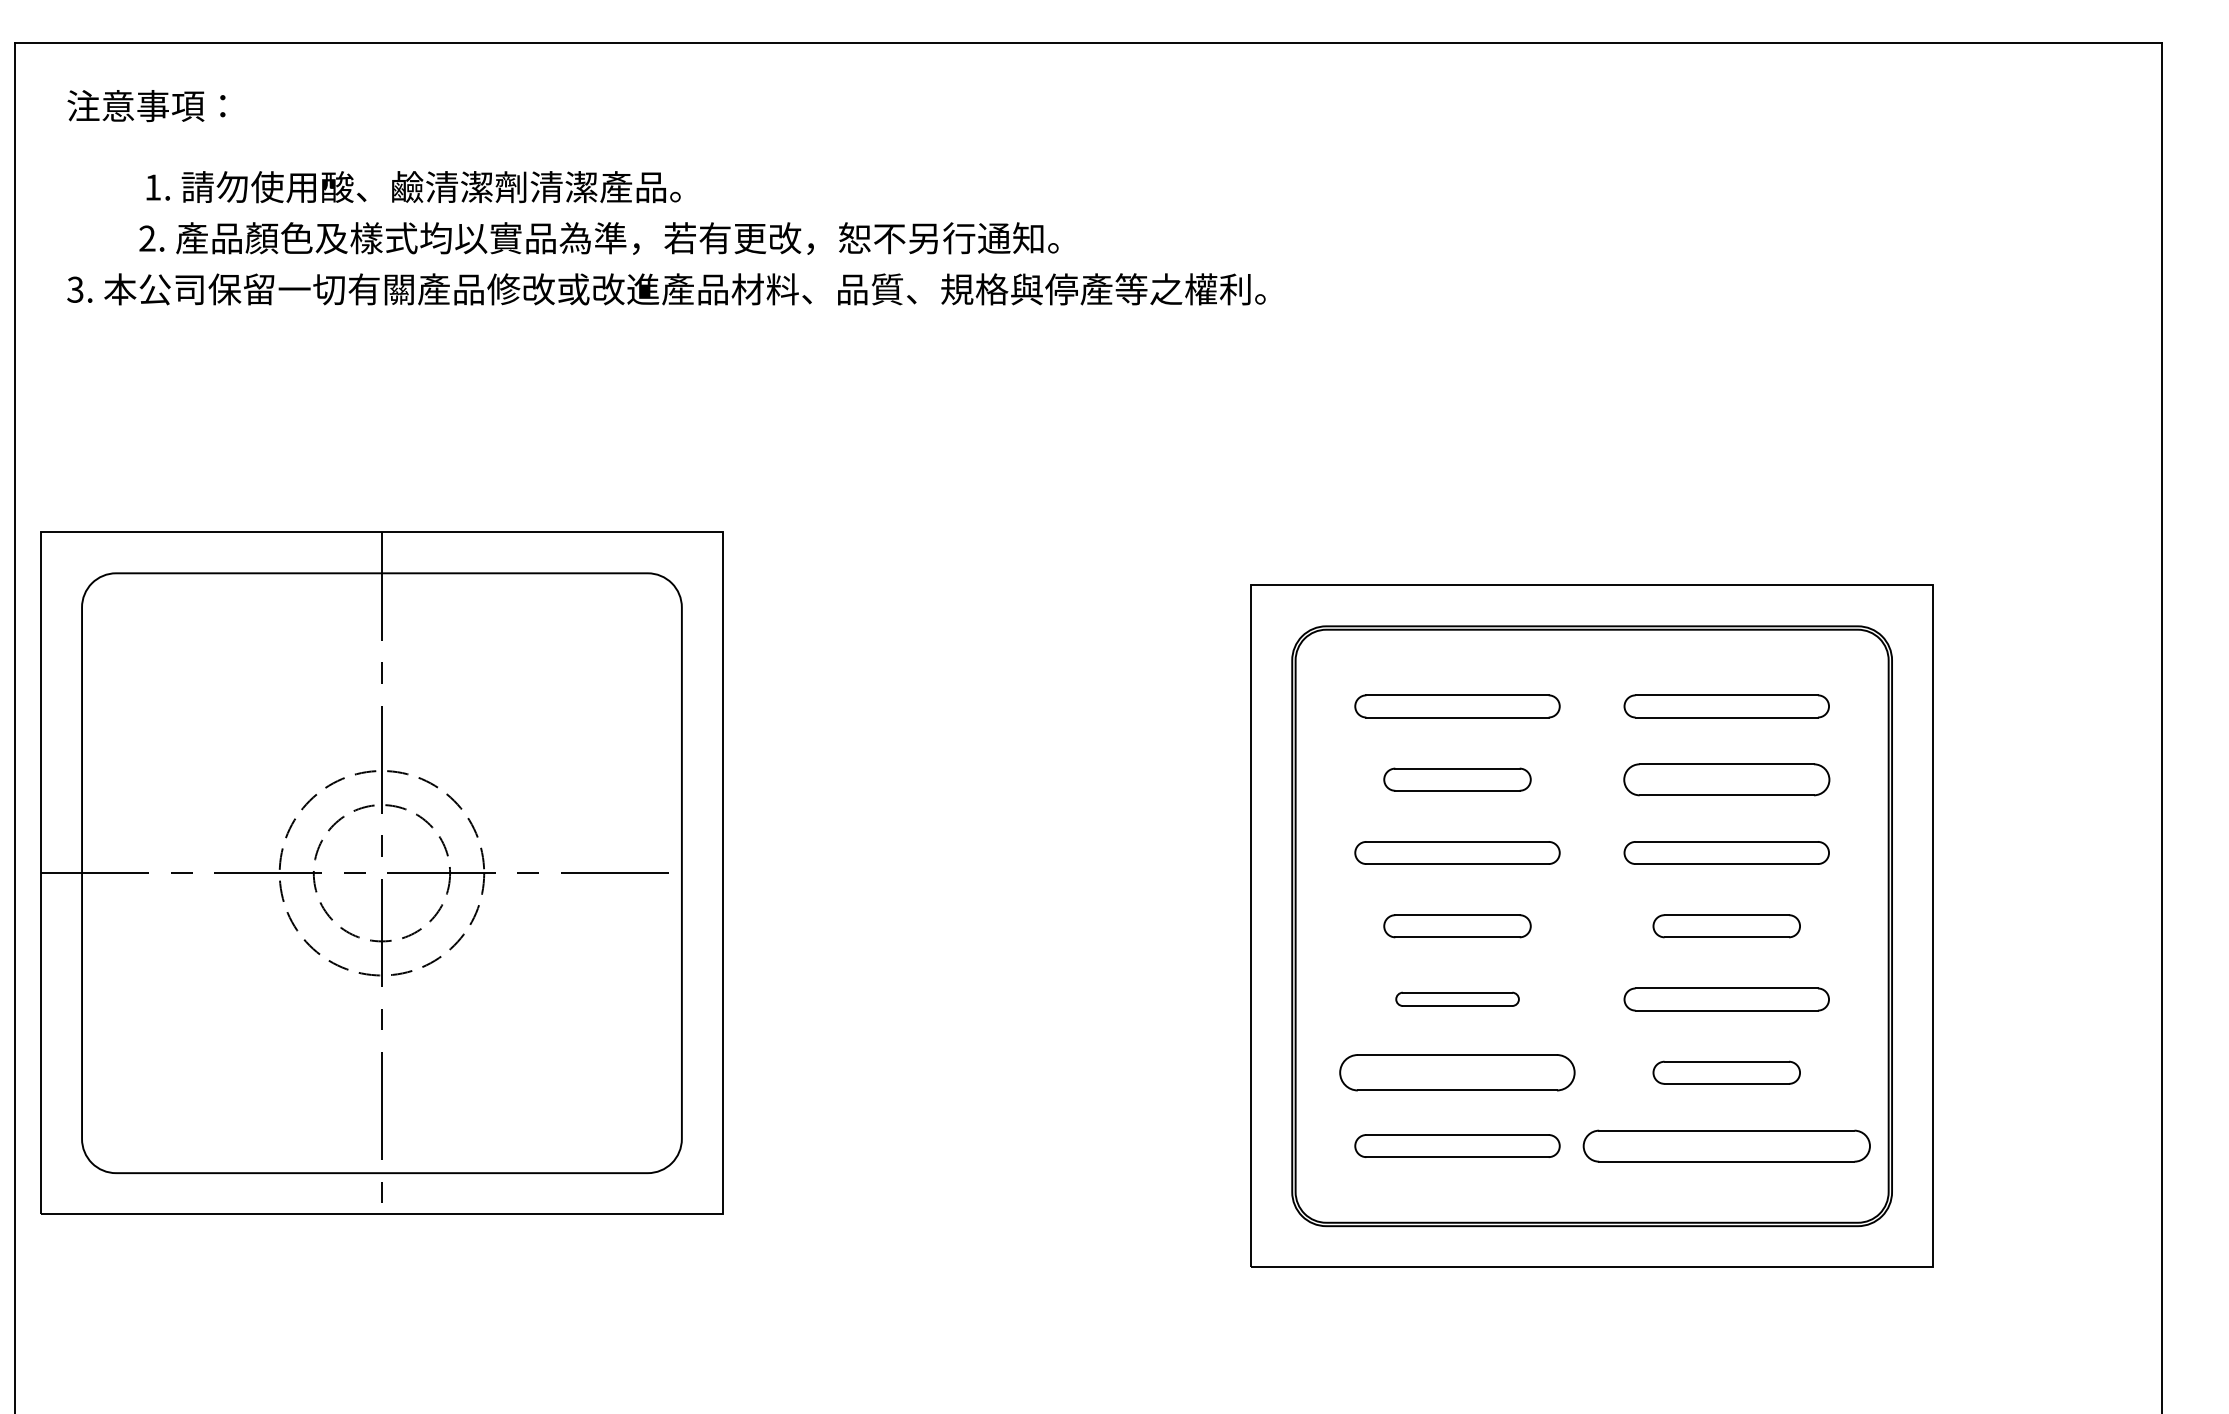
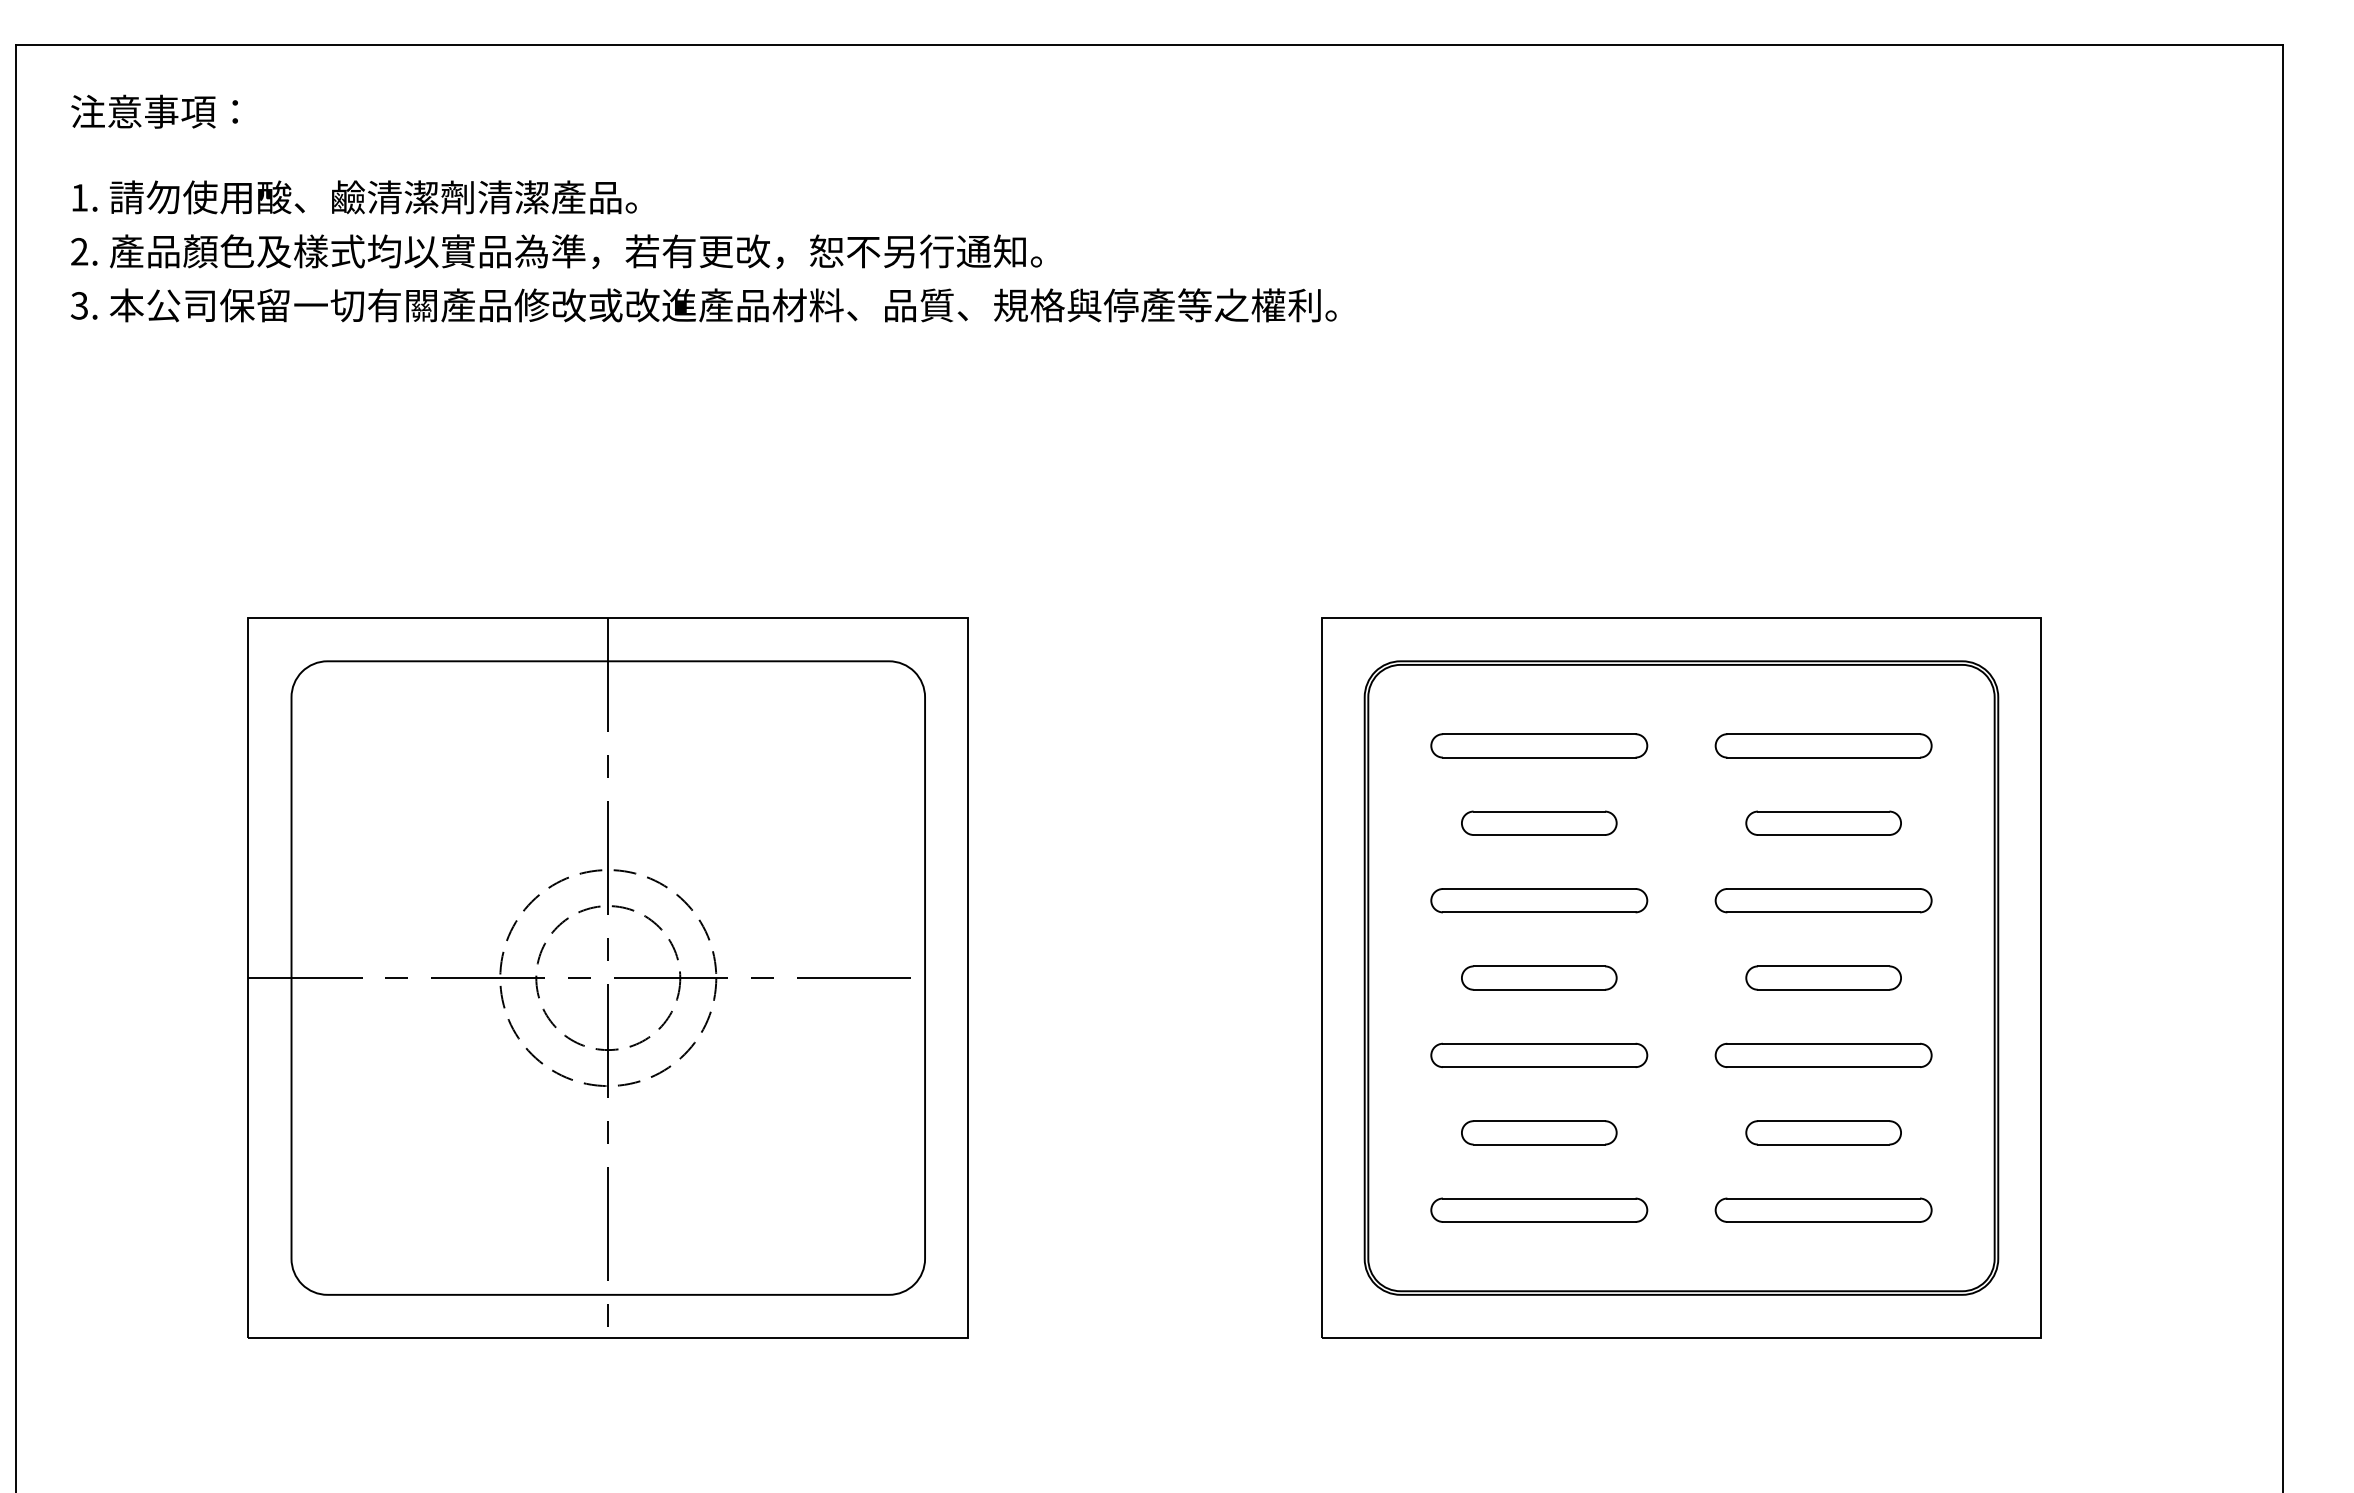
text: (413, 187) -> (354, 197), moved
text: (598, 238) -> (556, 251), moved
part: (1726, 778) -> (1823, 822), size x0.71
part: (381, 872) -> (607, 977), moved
part: (1457, 998) -> (1539, 1054), size x1.67
part: (1457, 1072) -> (1539, 1132), size x0.62
part: (1726, 1145) -> (1823, 1209), size x0.71

